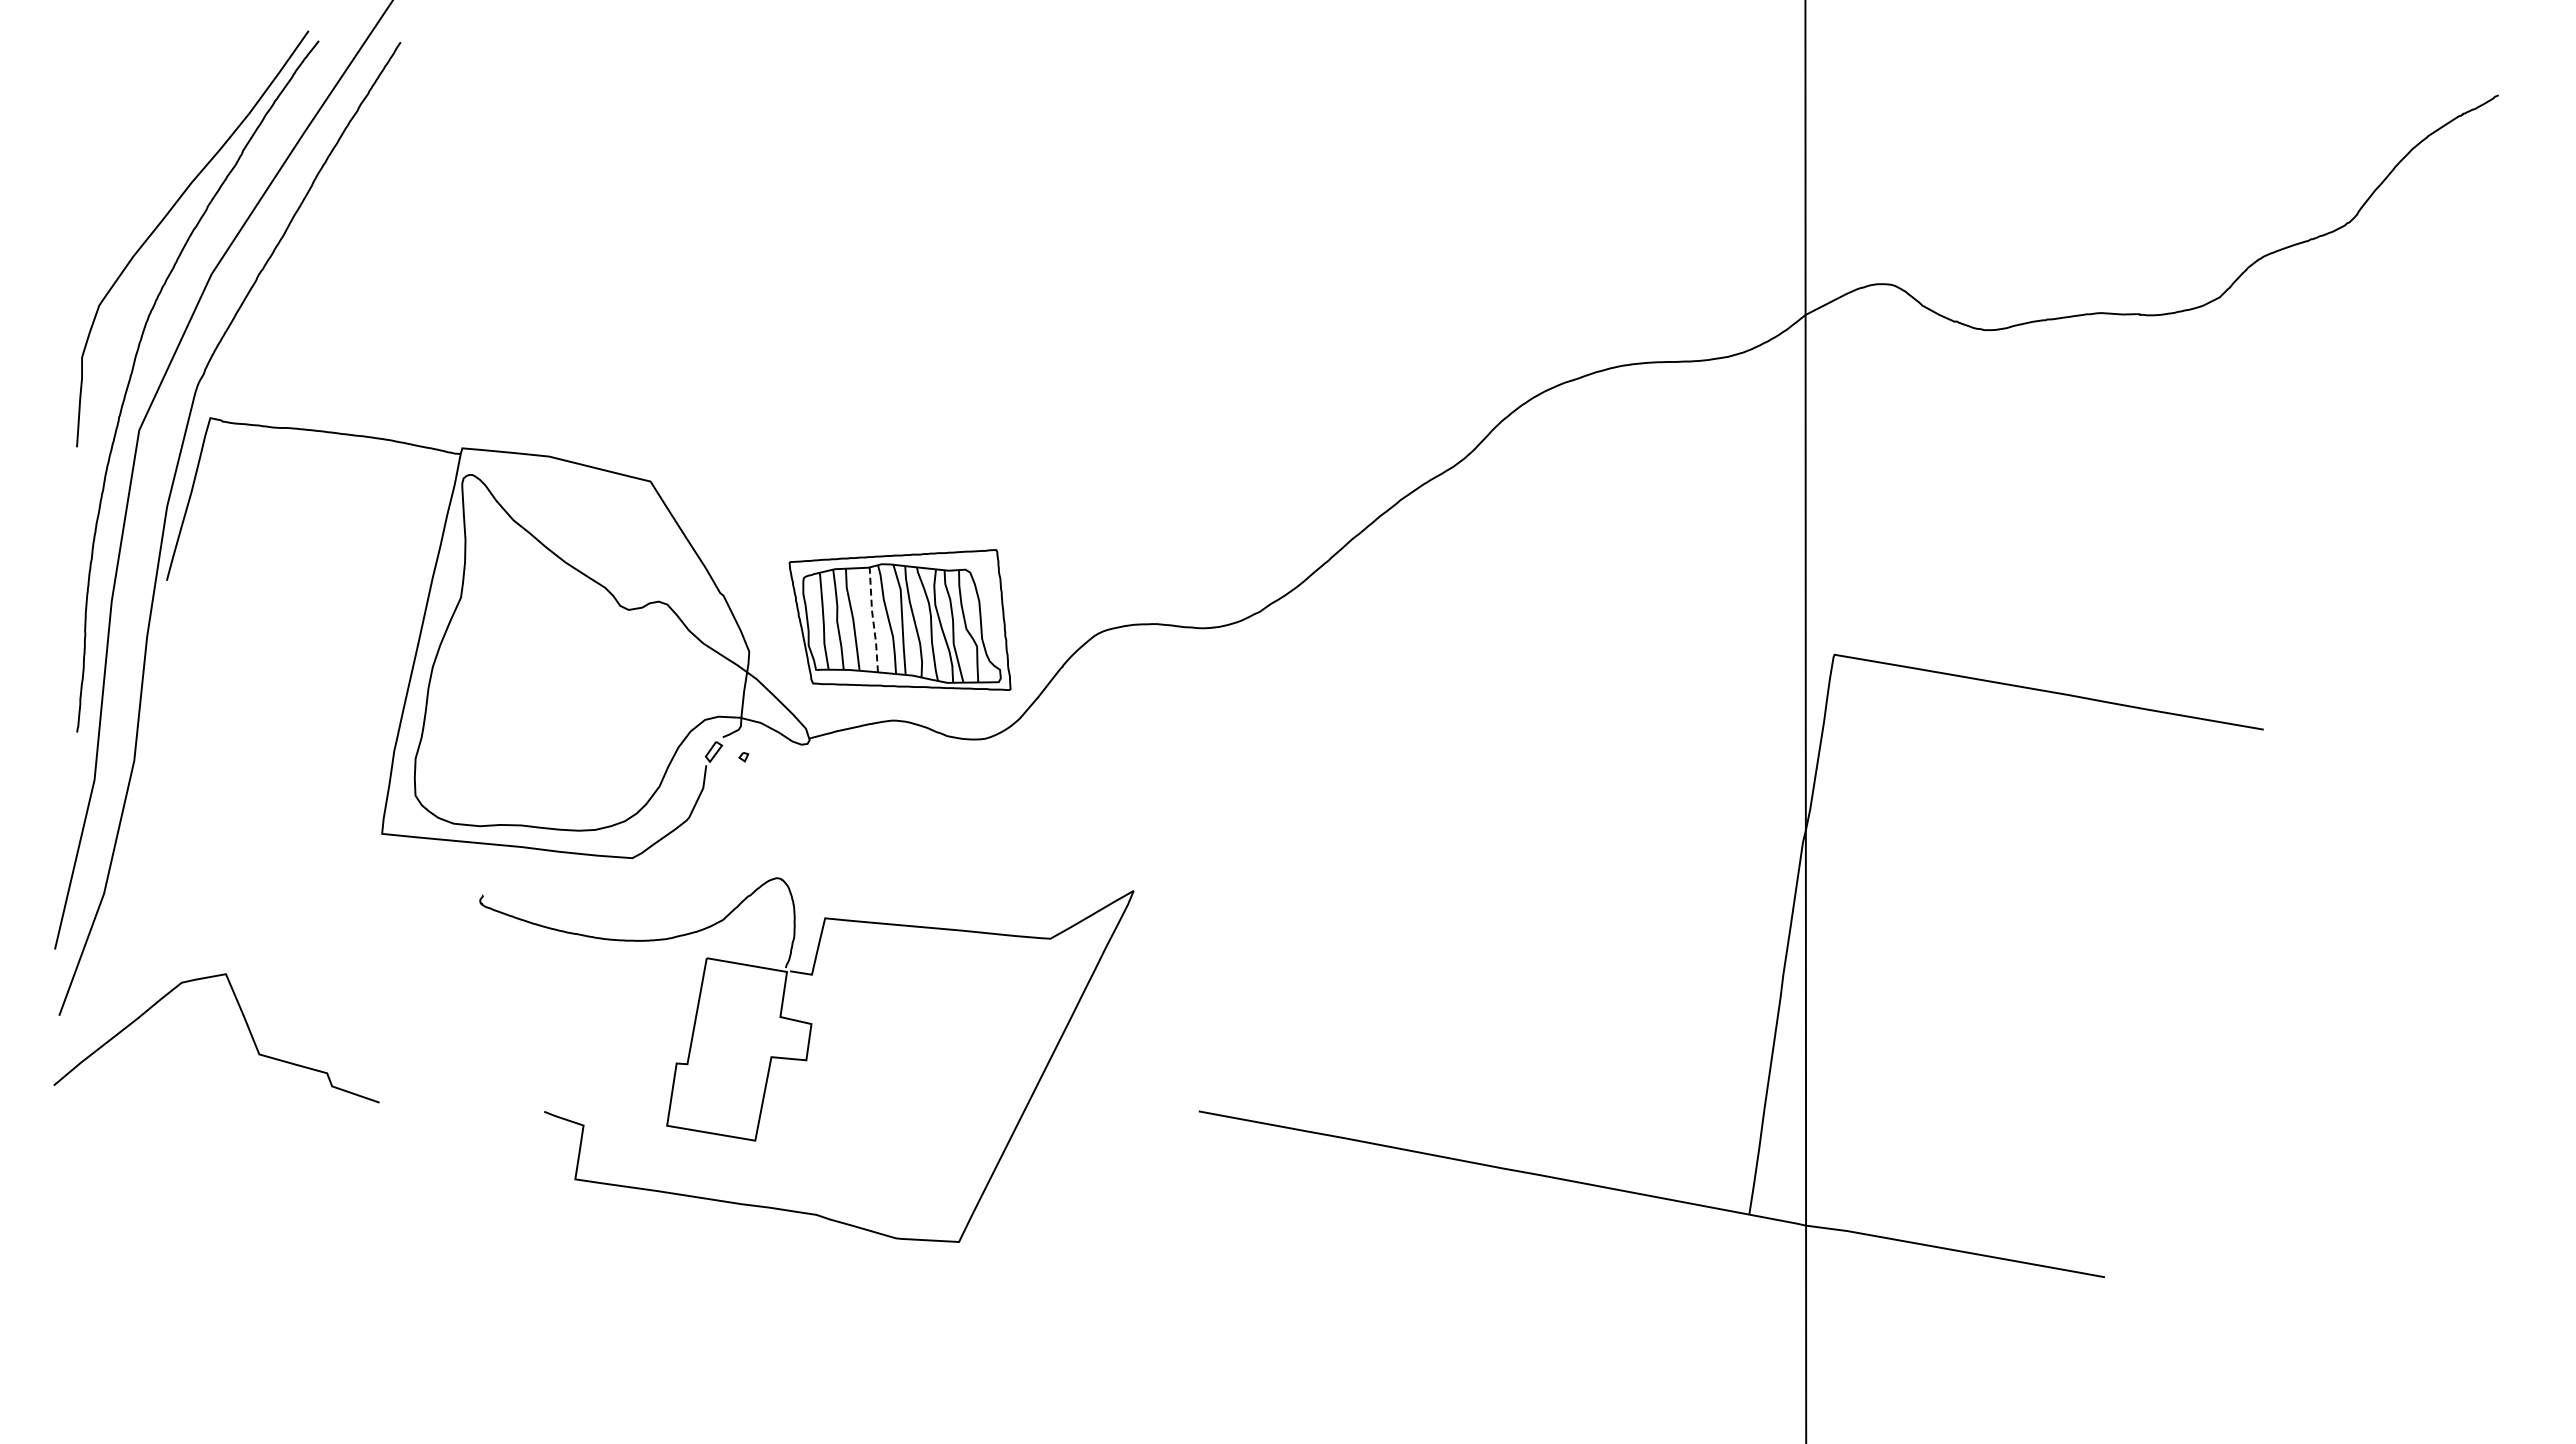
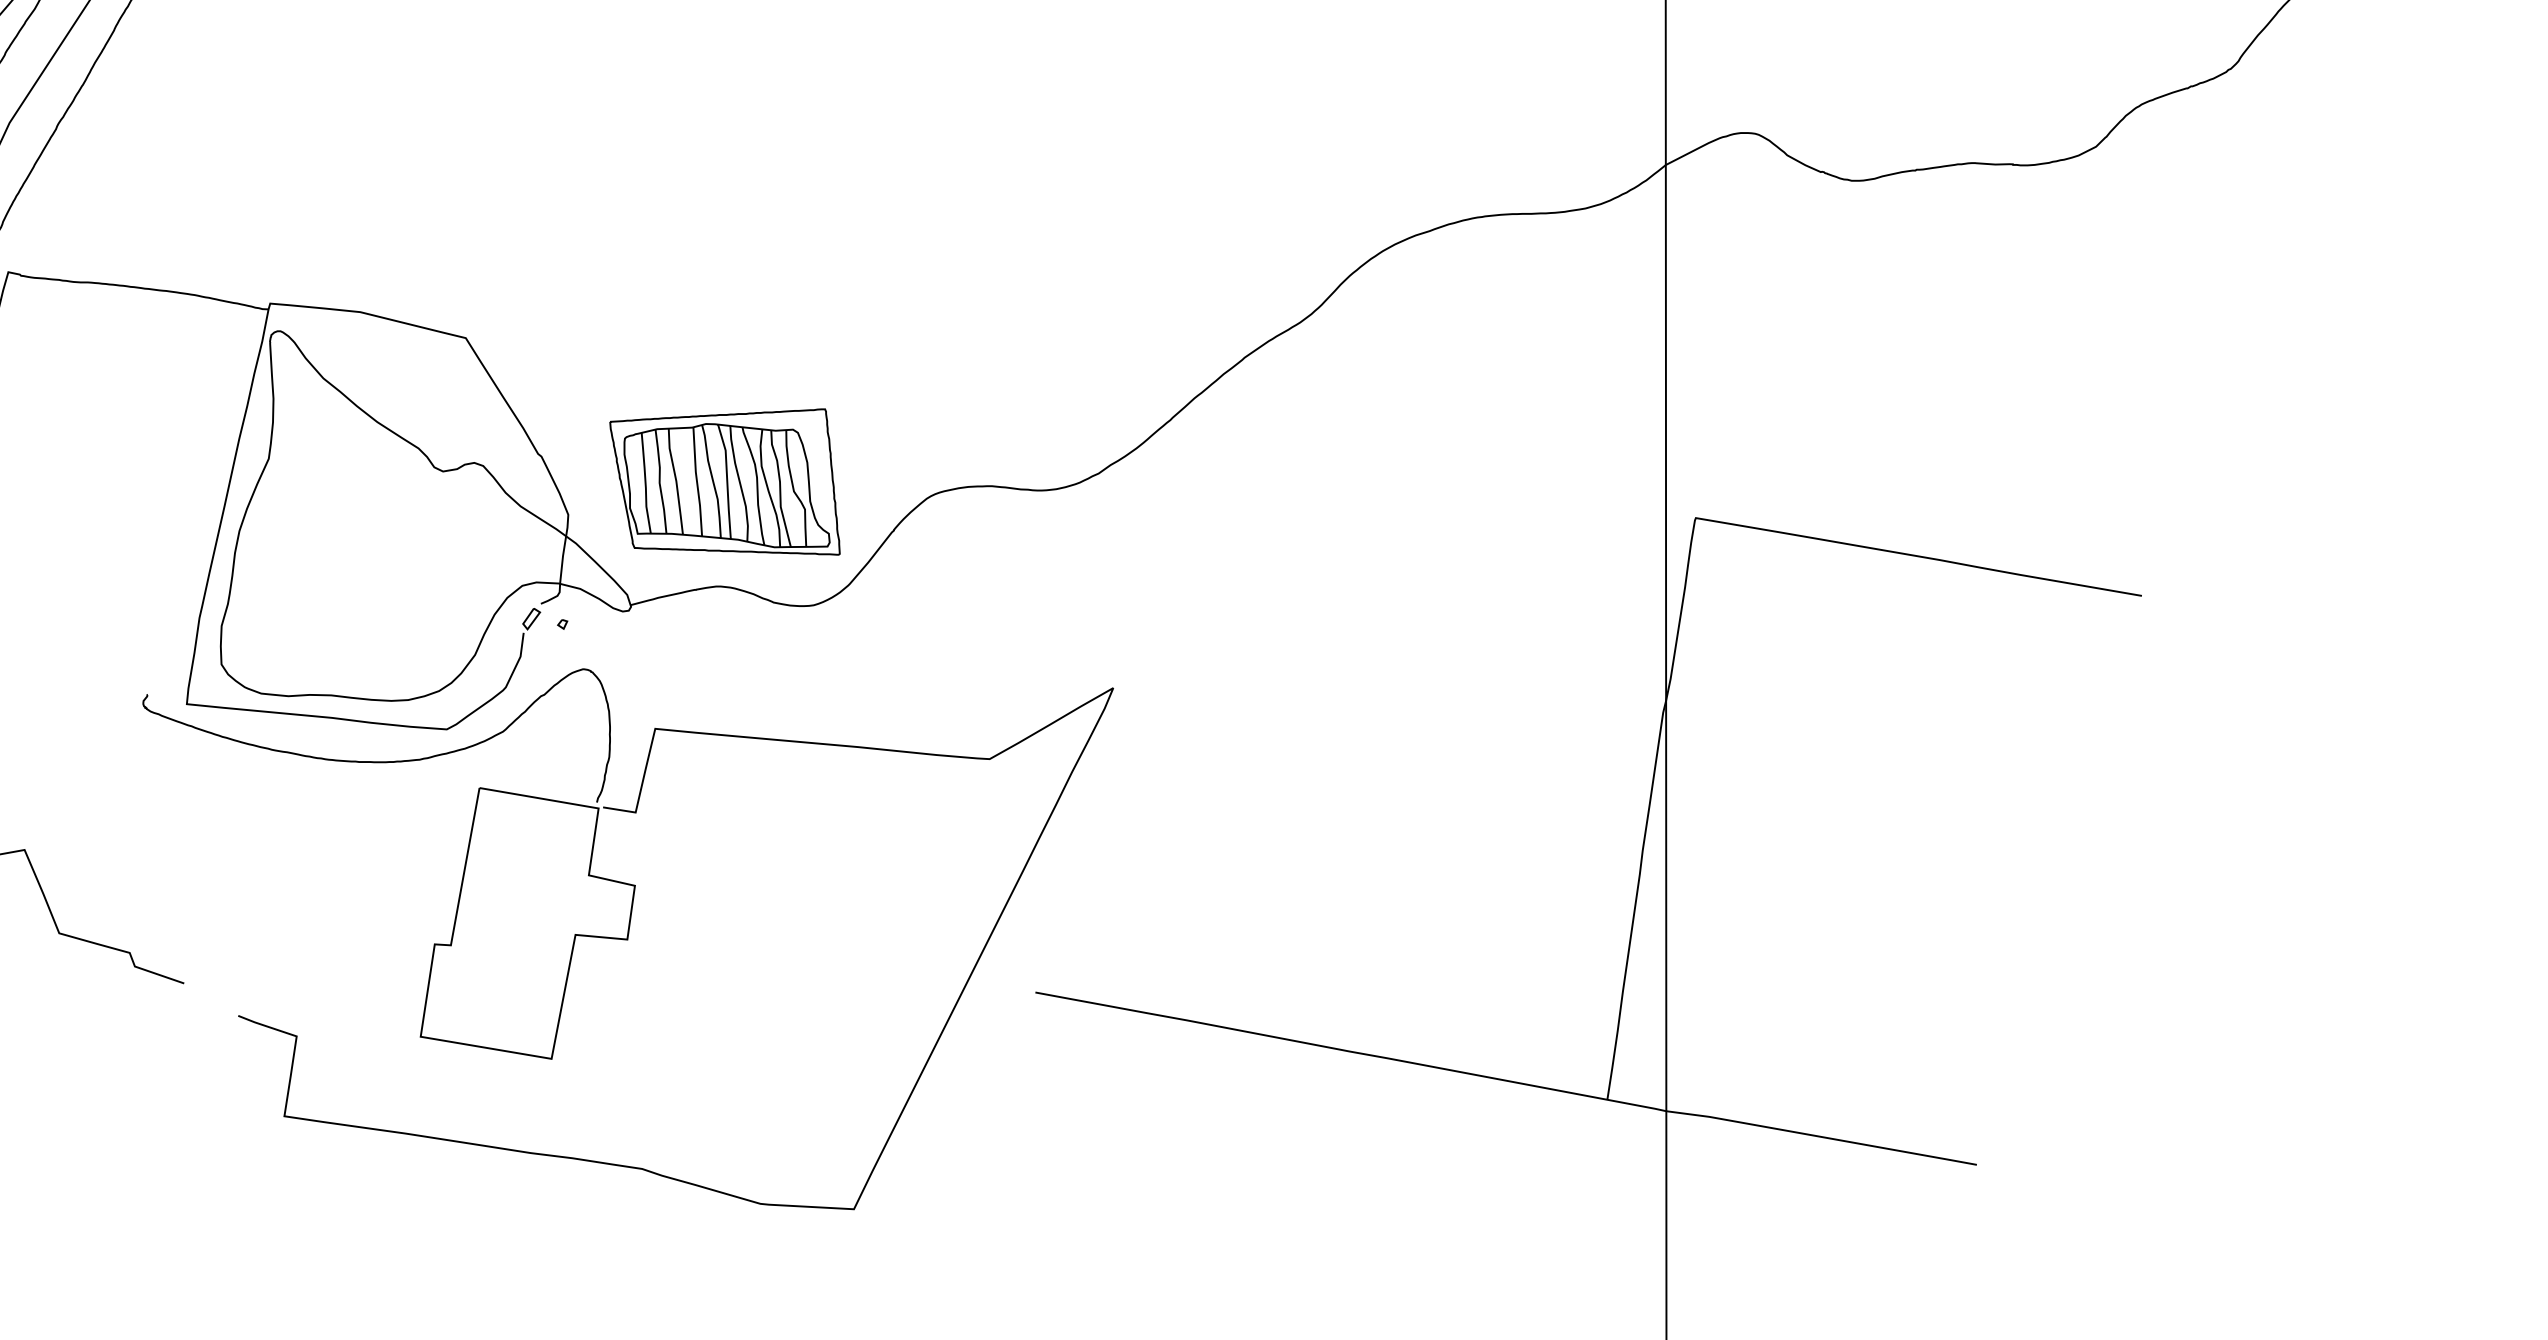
line: (873, 619) -> (697, 481), dashed -> solid
part: (806, 1059) -> (627, 938), size x1.43

